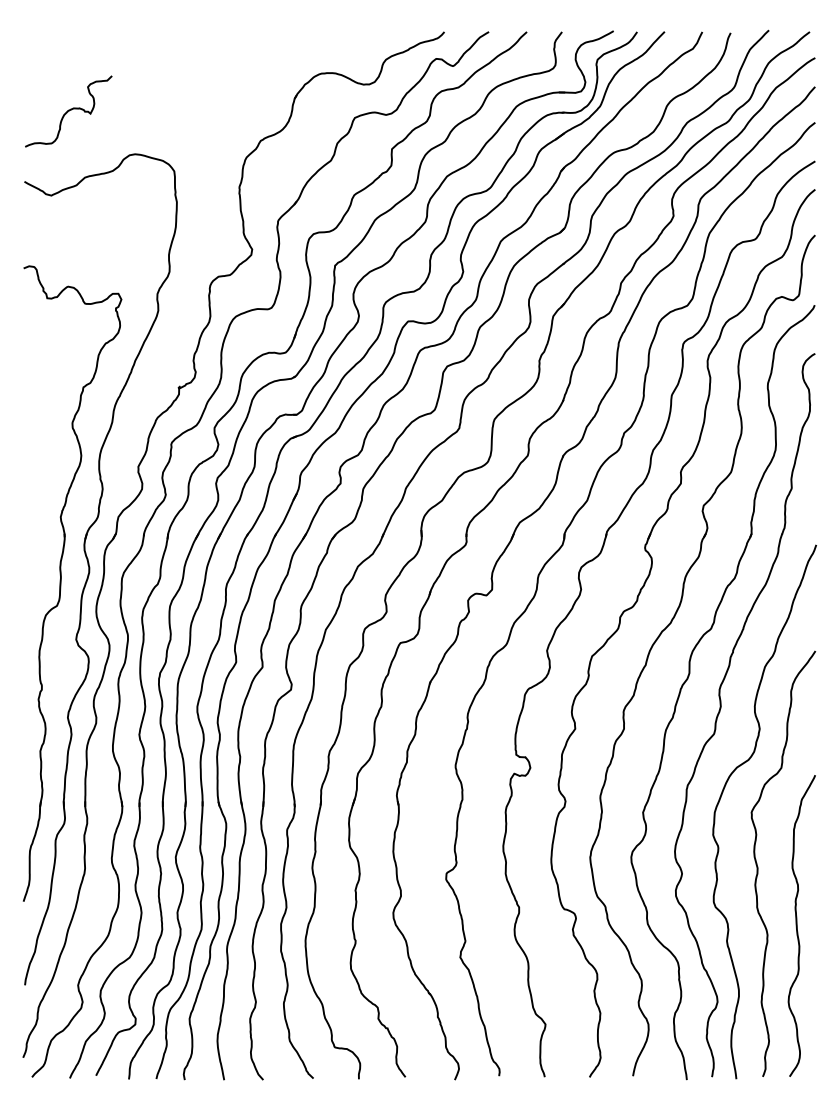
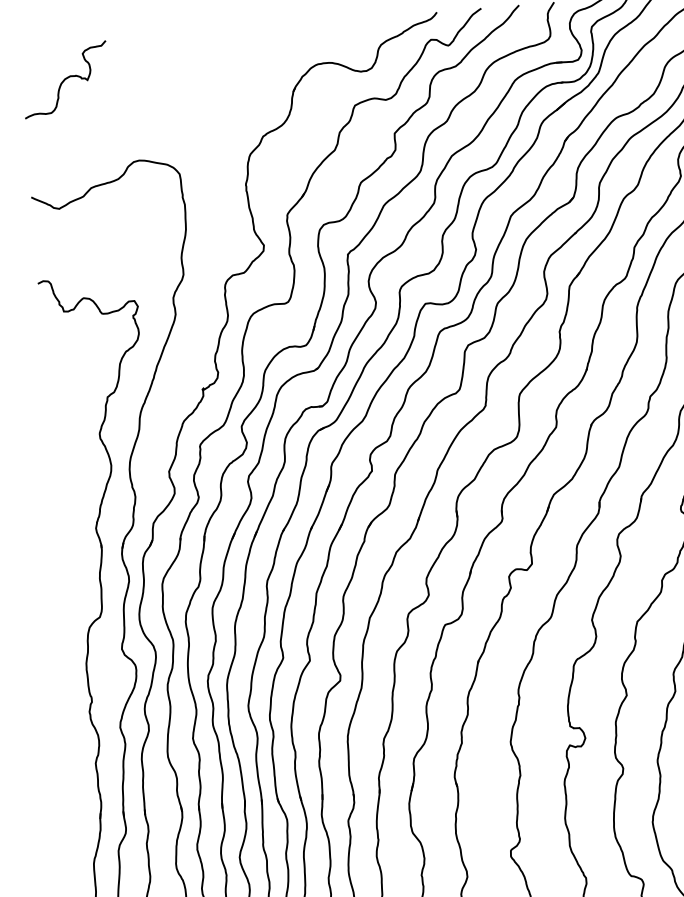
curve: (68, 111) -> (65, 79), moved

